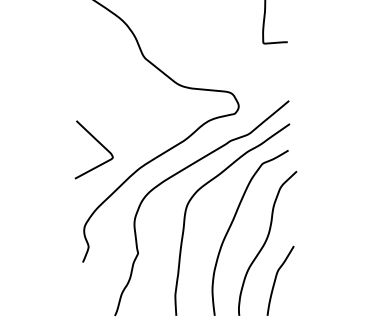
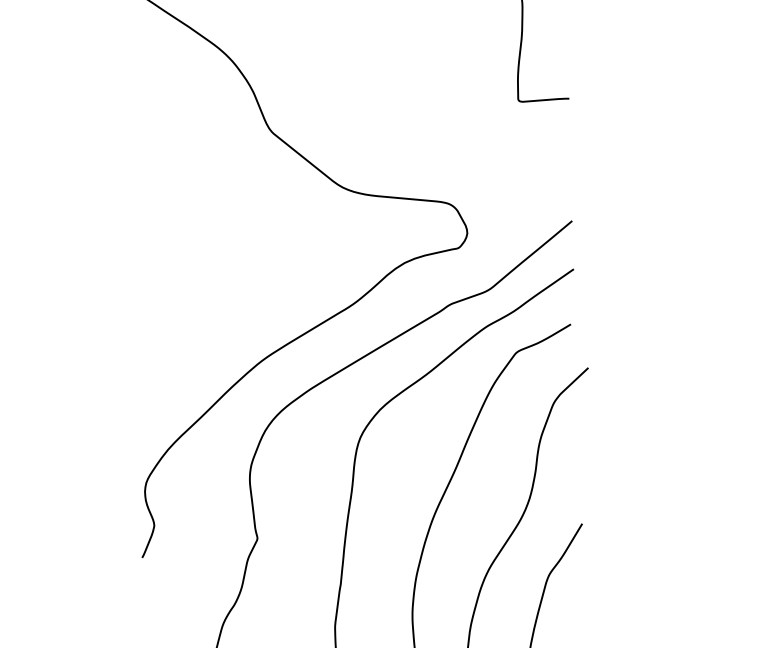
curve: (98, 143) -> (174, 309), removed

